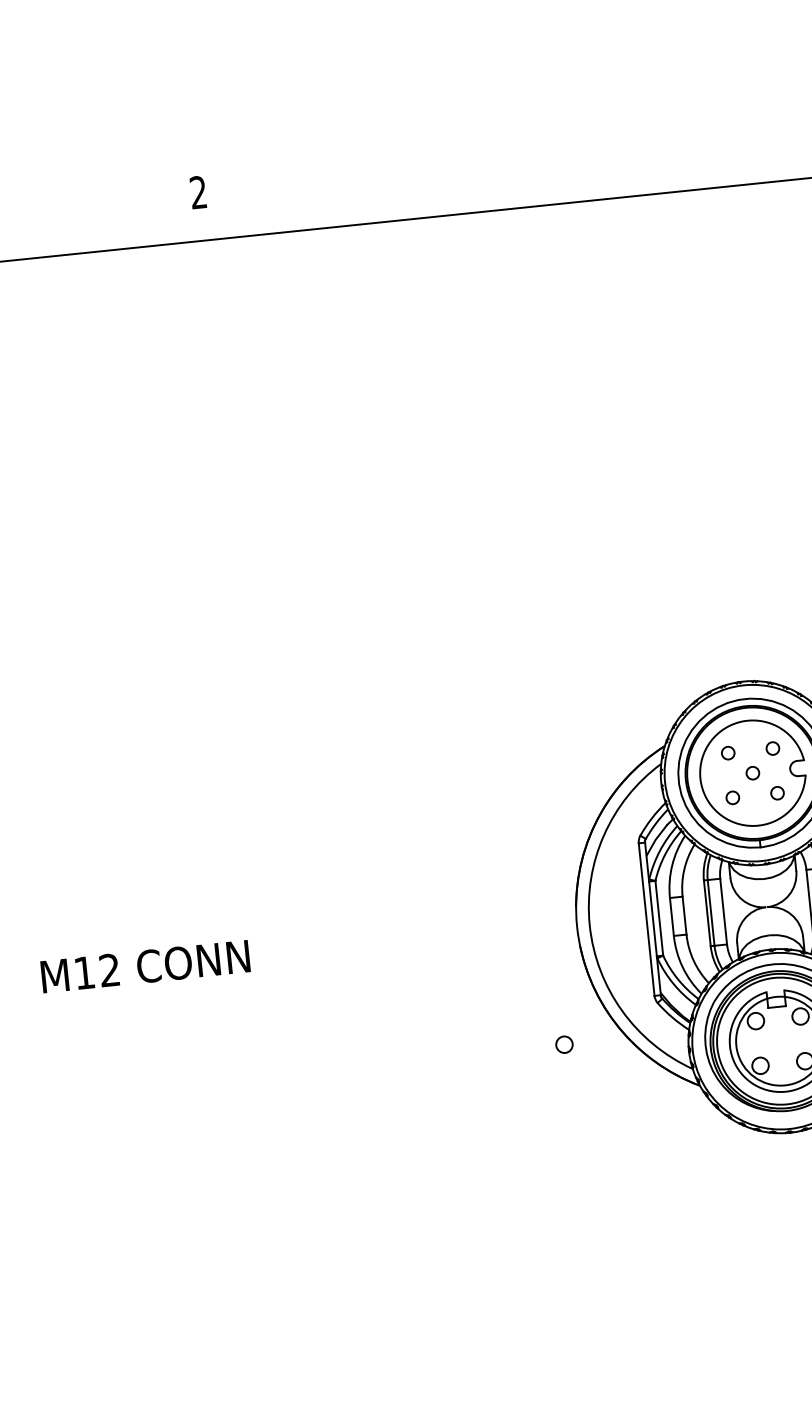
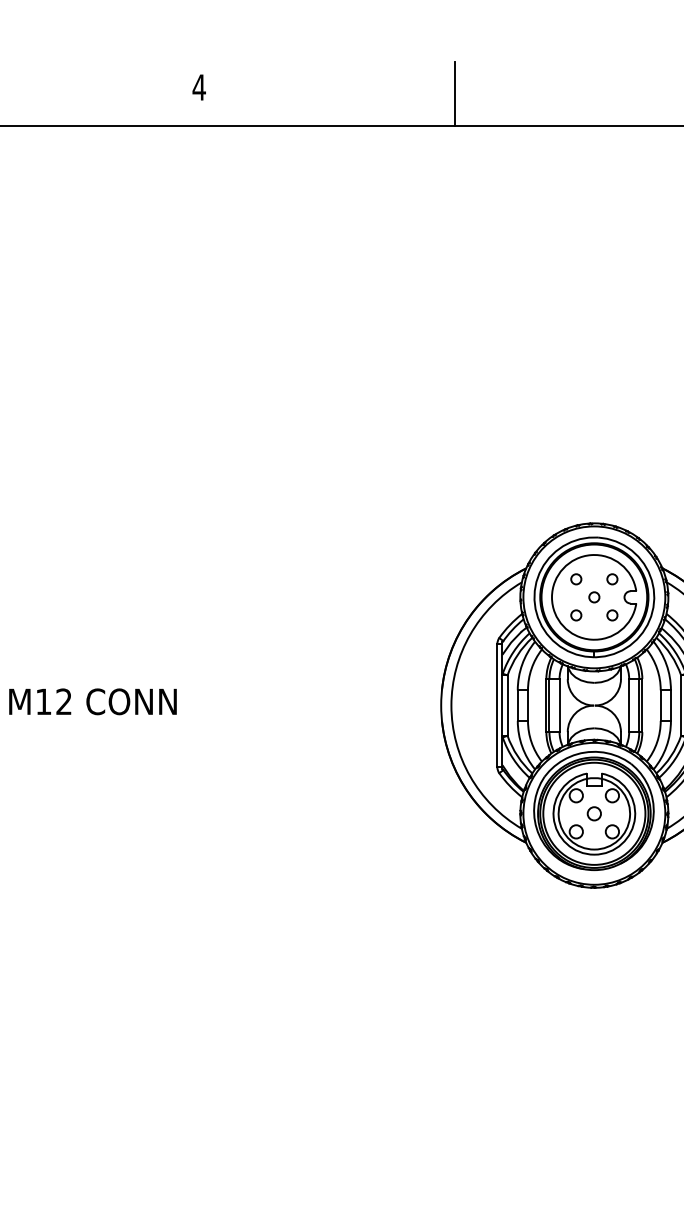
line: (515, 167) -> (454, 93), added
text: (197, 192) -> (198, 87), 2 -> 4
circle: (563, 1044) -> (593, 813), moved

